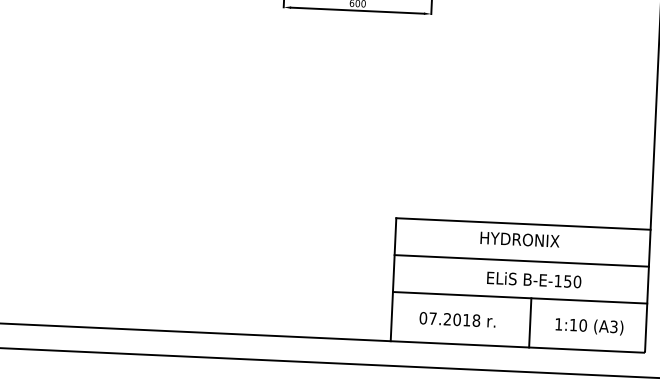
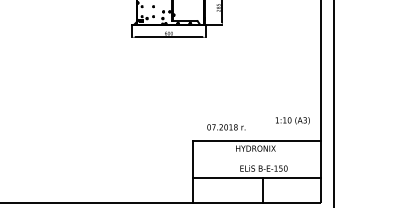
line: (522, 261) -> (257, 159), removed
text: (457, 320) -> (226, 127), moved
text: (588, 326) -> (292, 120), moved

